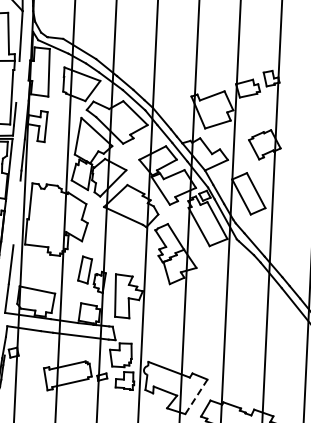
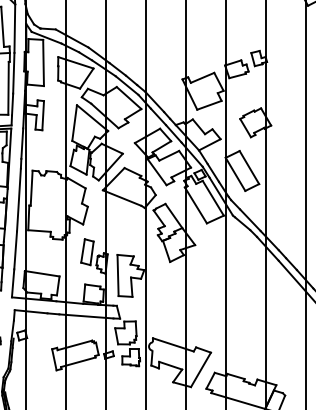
line: (17, 81) -> (13, 72), added
line: (16, 212) -> (18, 199), added
line: (195, 396) -> (200, 369), dashed -> solid

